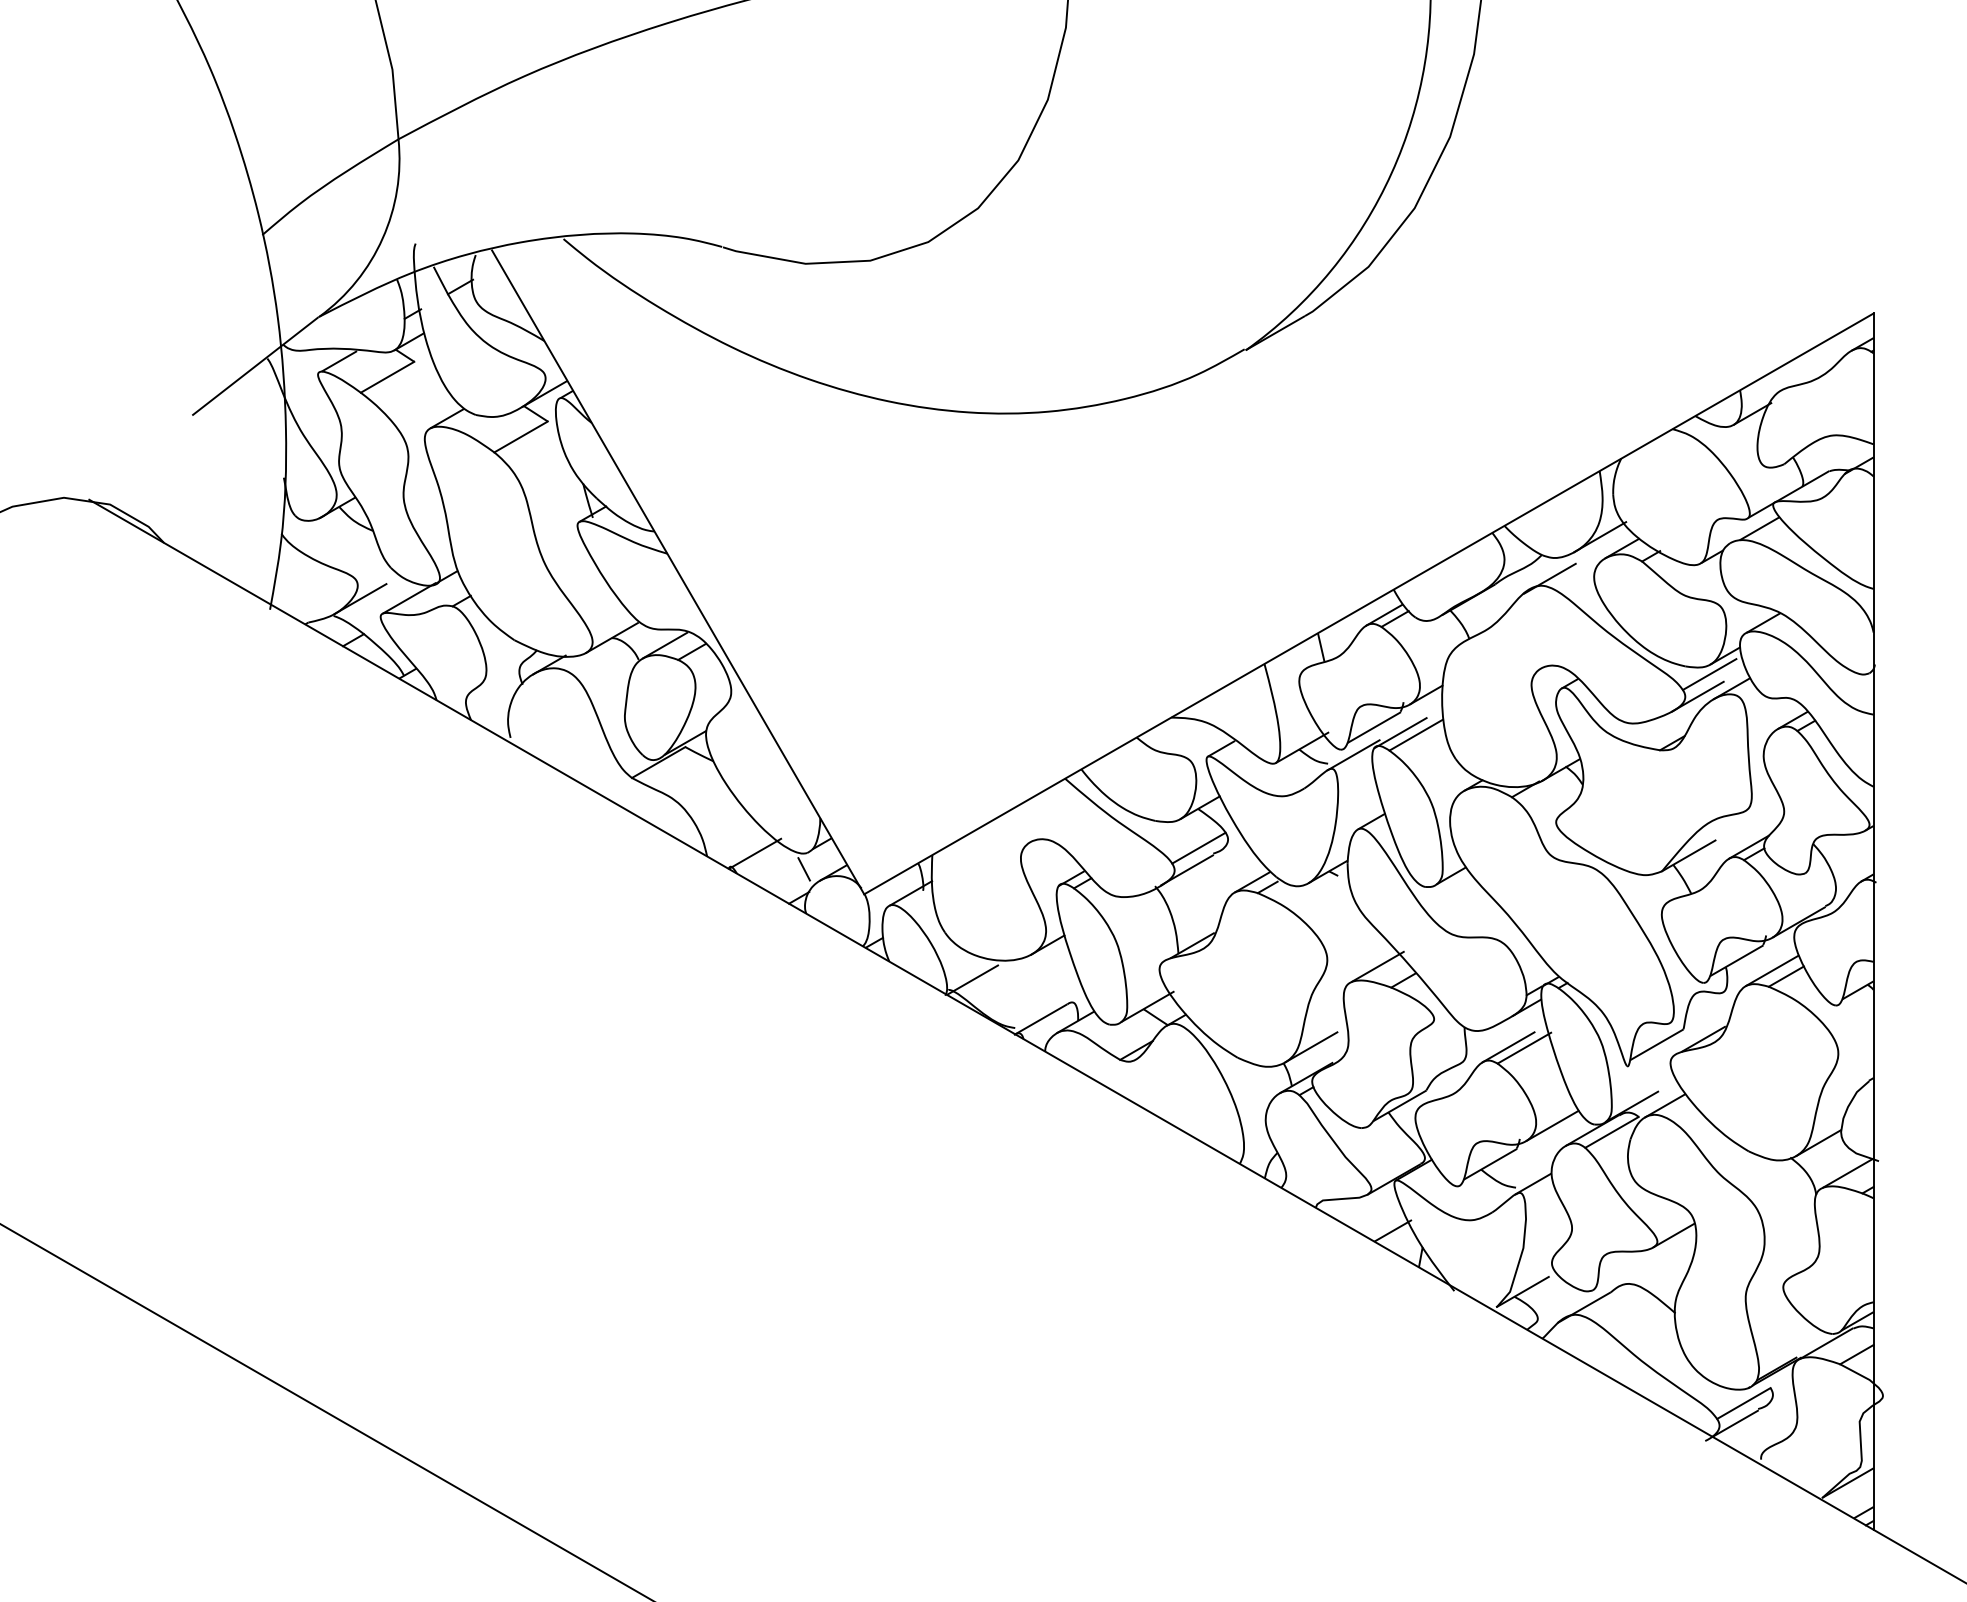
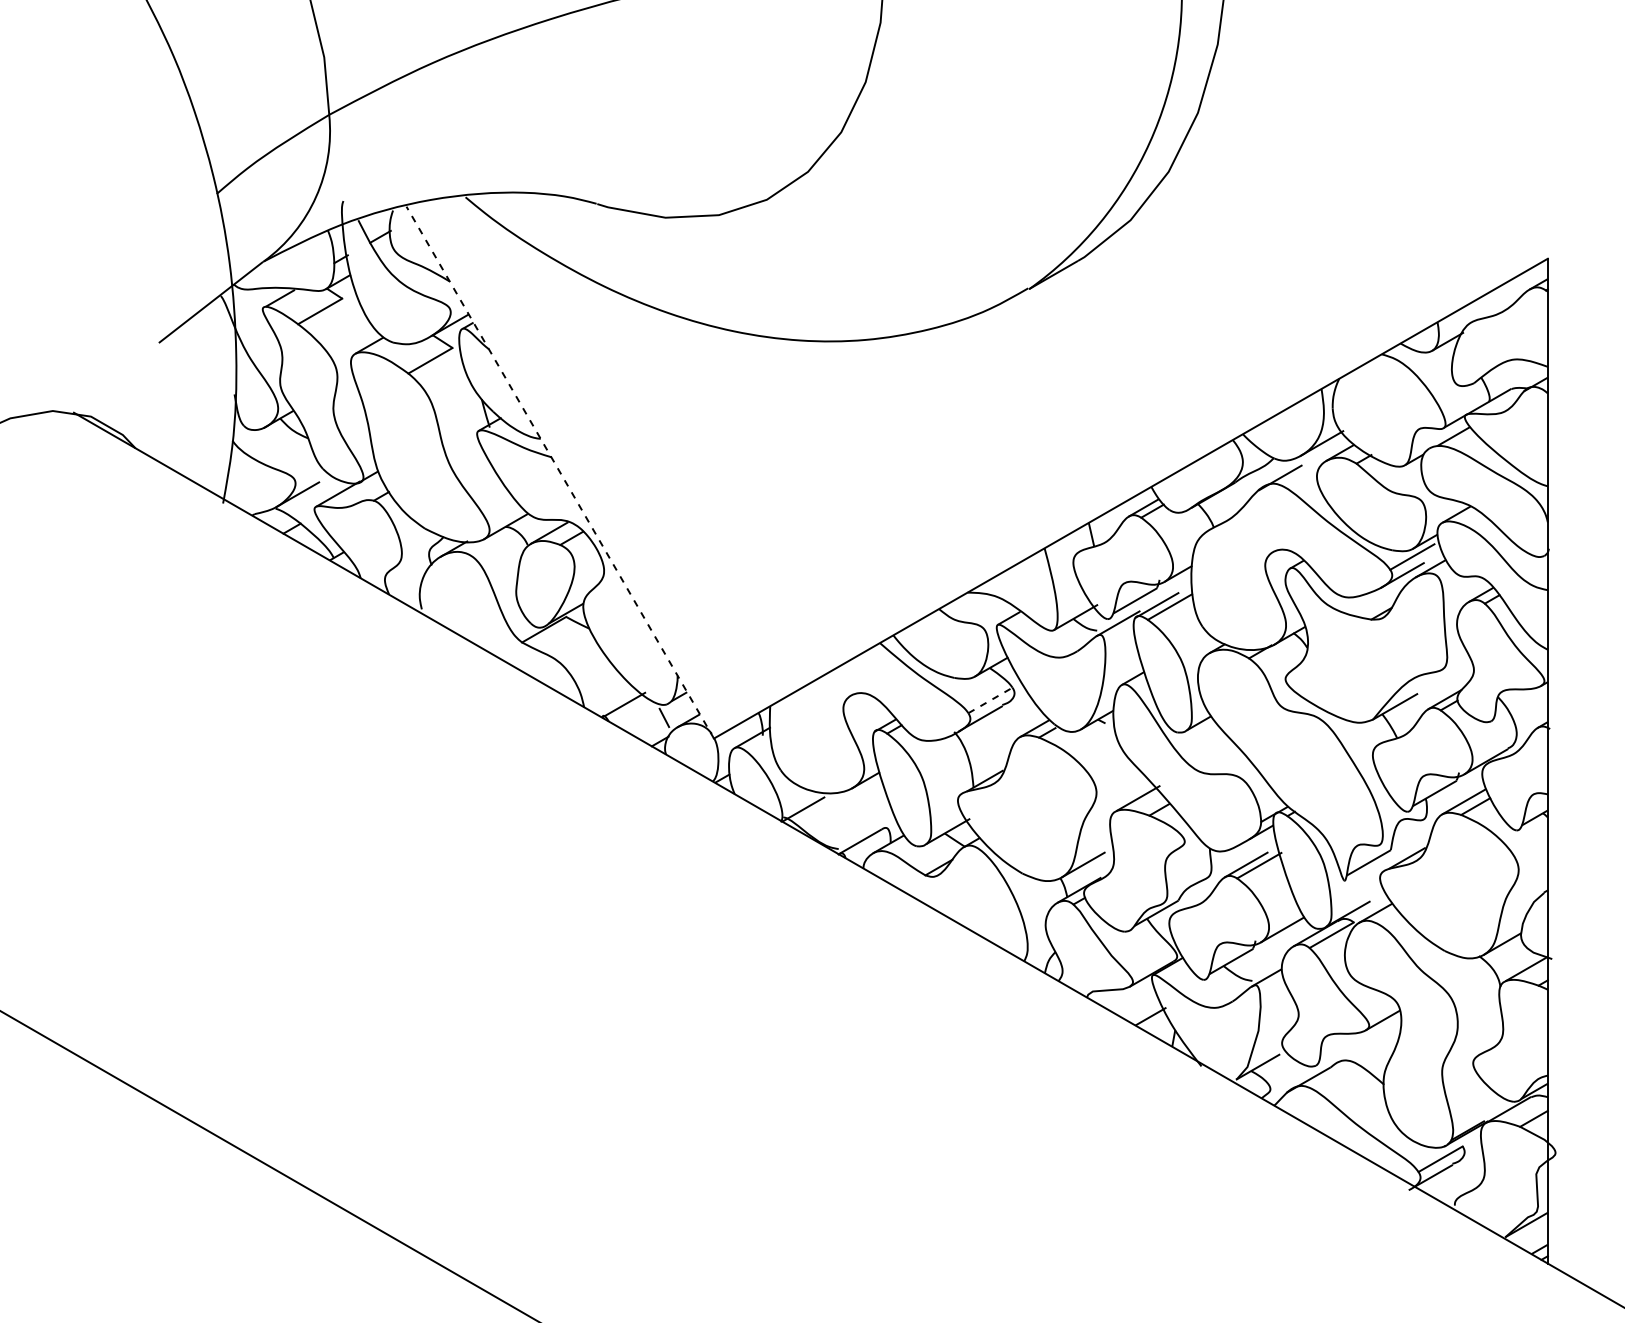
line: (678, 572) -> (560, 472), solid -> dashed
line: (1198, 848) -> (990, 700), solid -> dashed

